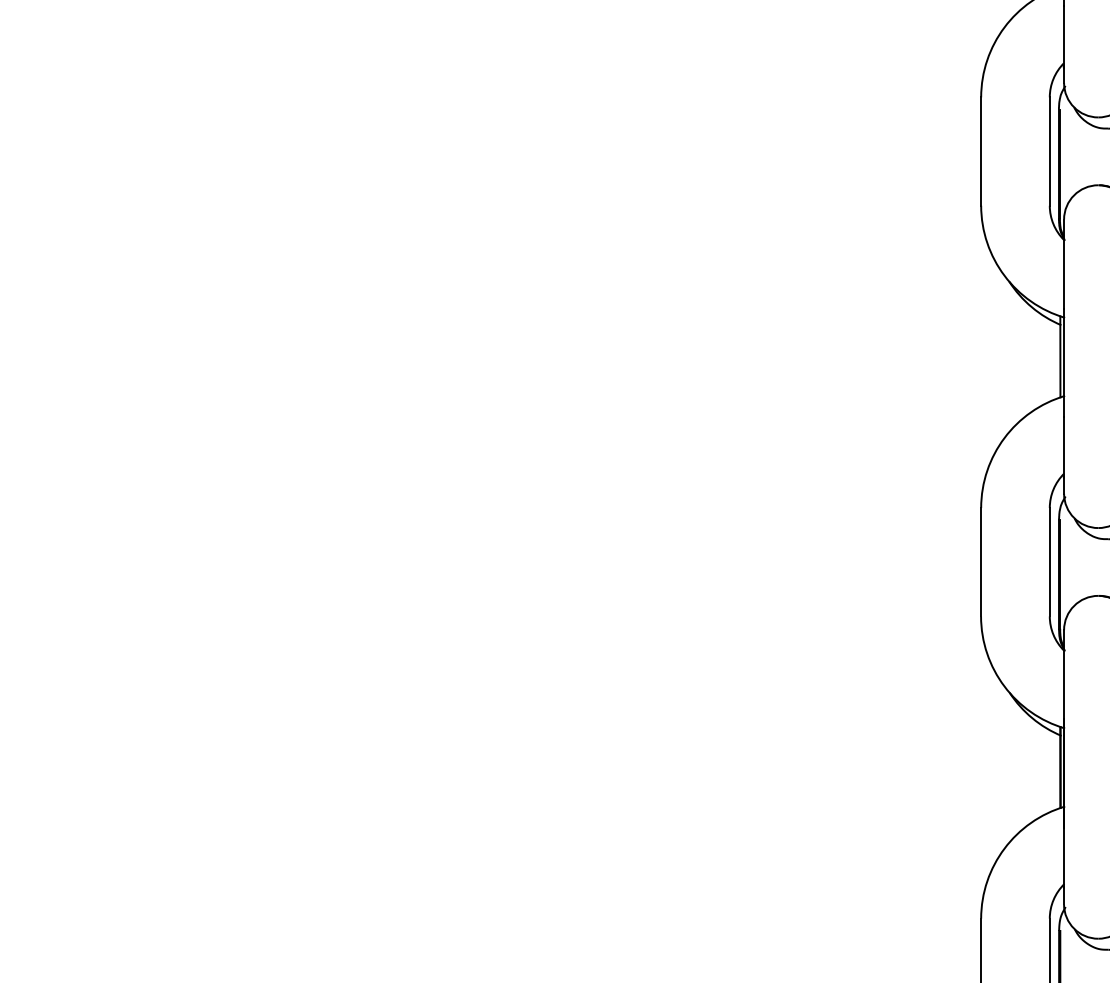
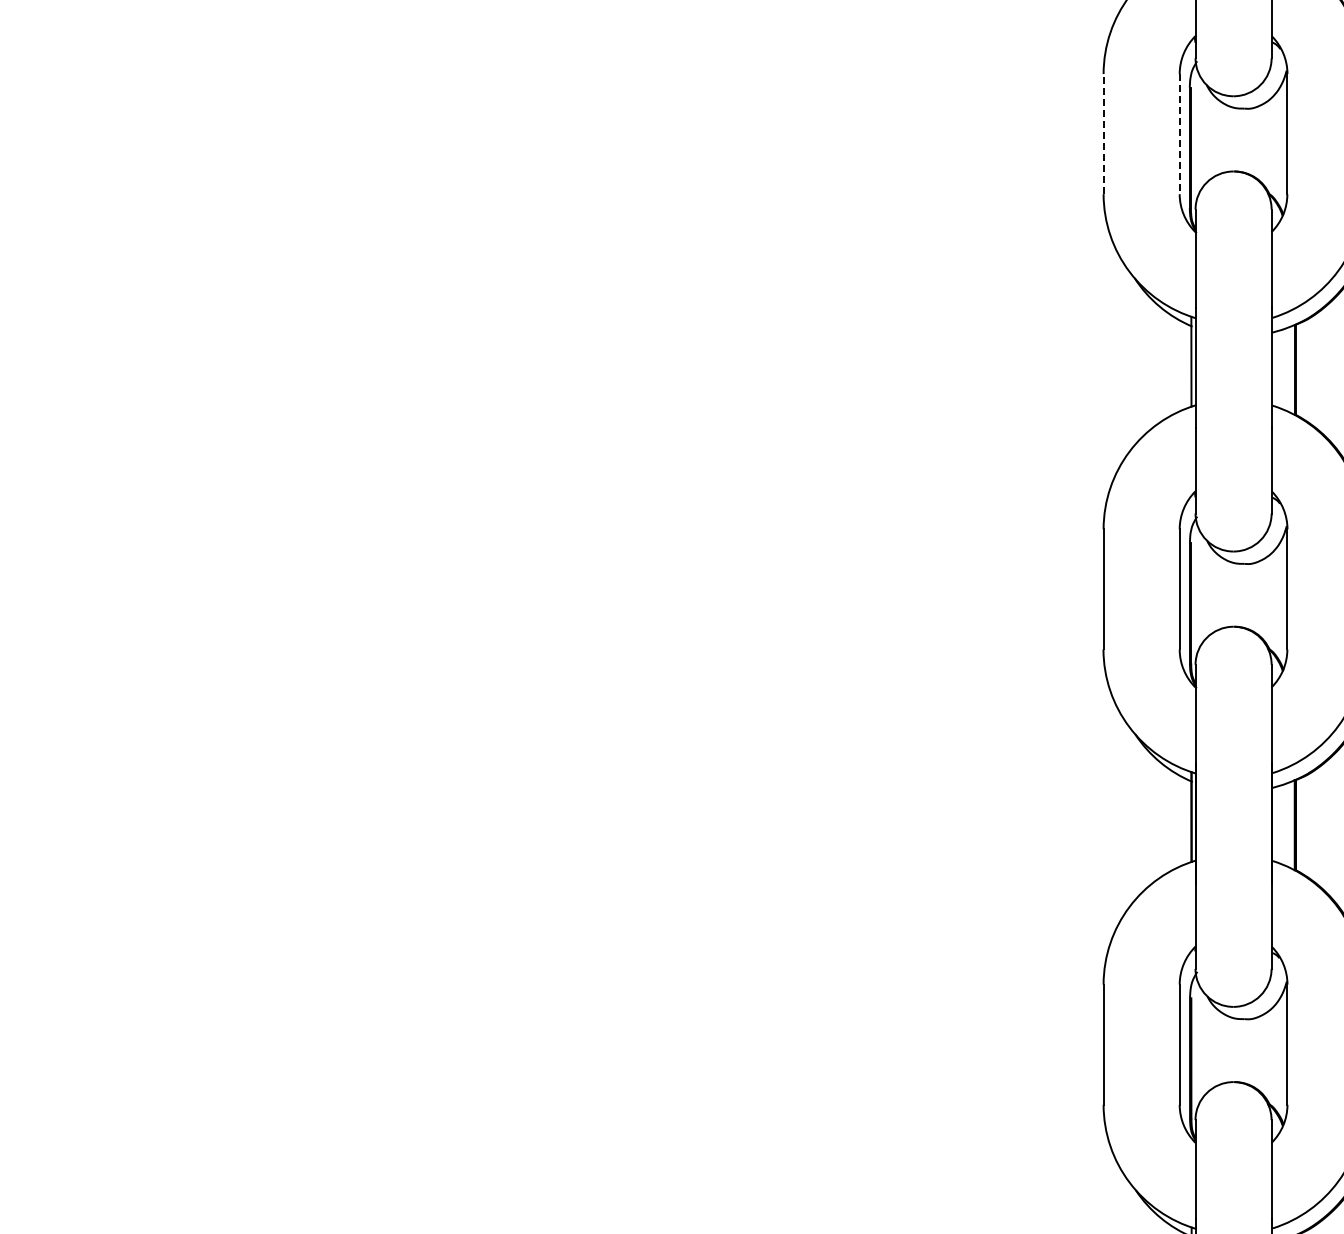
line: (981, 151) -> (1103, 133), solid -> dashed
line: (1049, 151) -> (1179, 134), solid -> dashed

